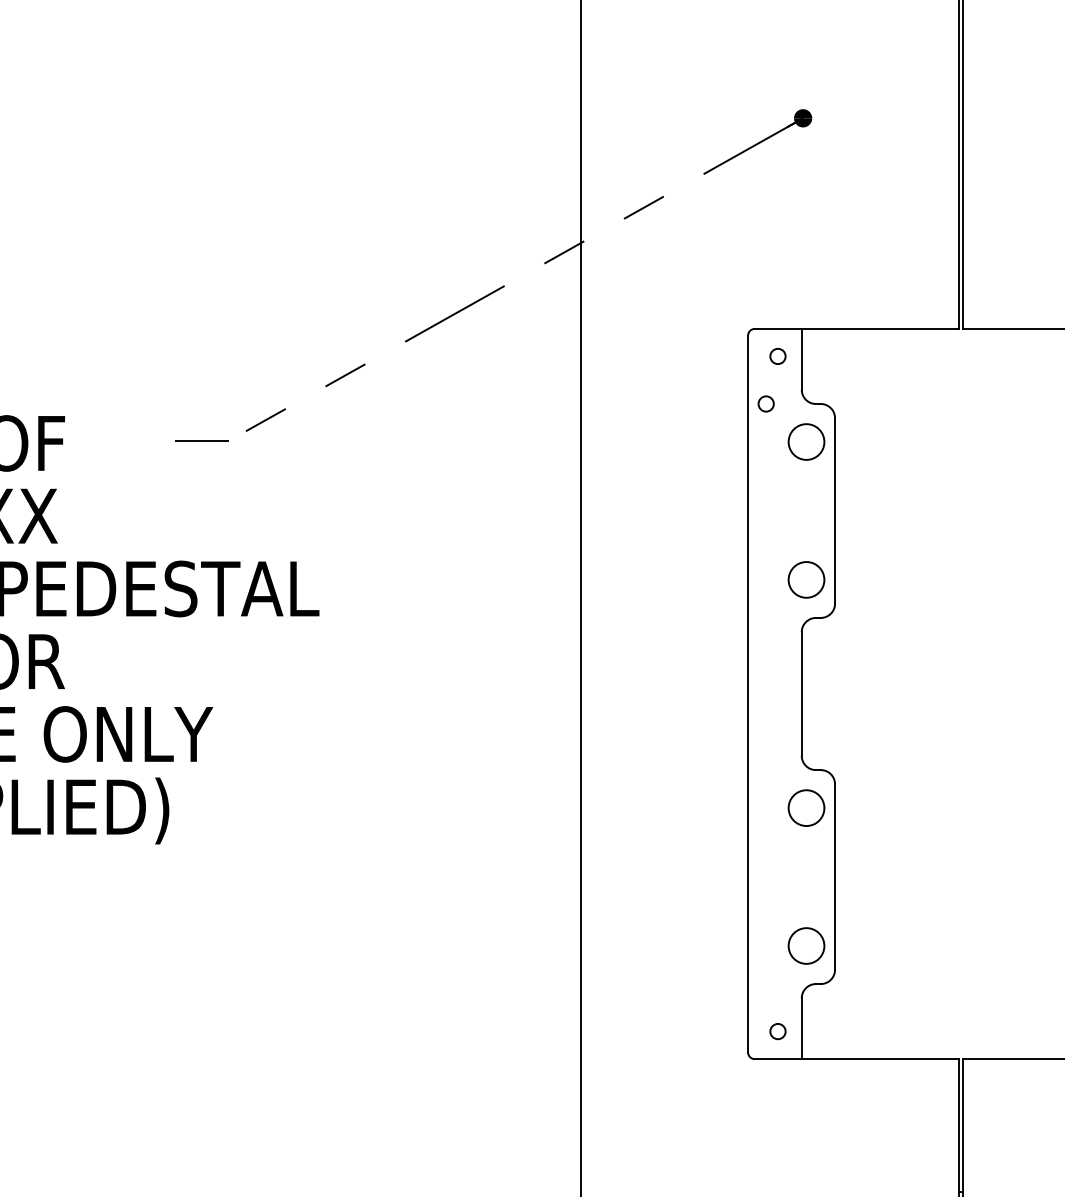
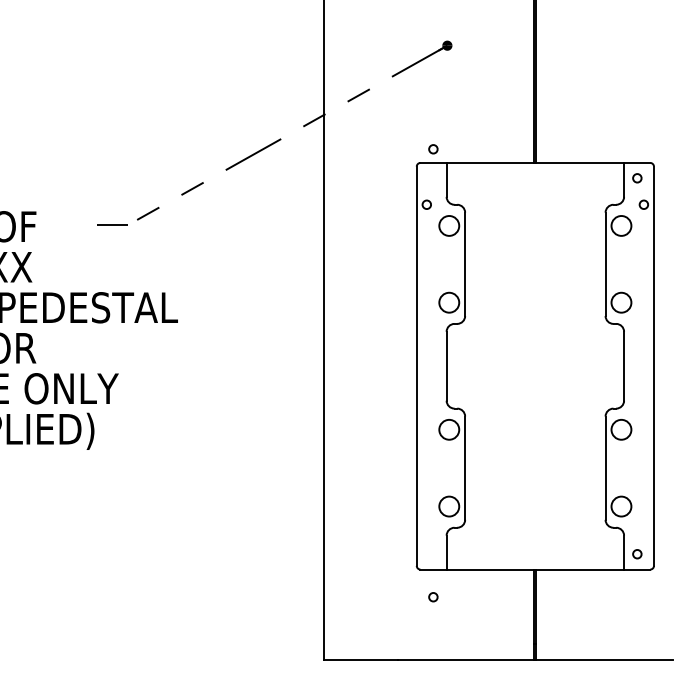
circle: (778, 356) -> (433, 149), moved
circle: (778, 1032) -> (433, 597), moved

